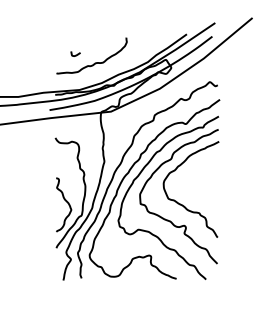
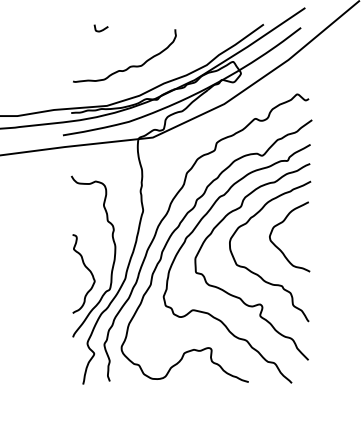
curve: (75, 54) -> (100, 29), moved
curve: (197, 186) -> (279, 247), added

